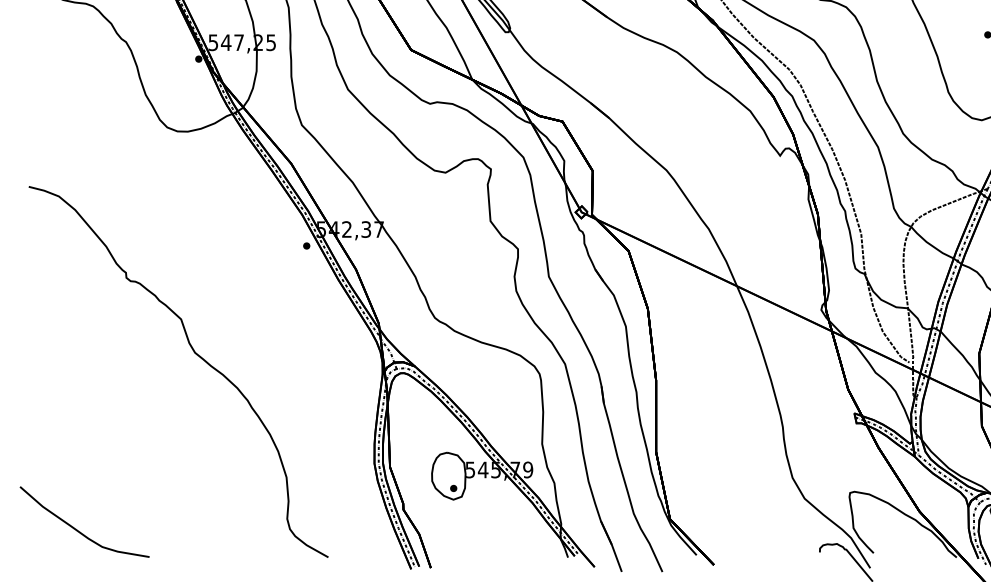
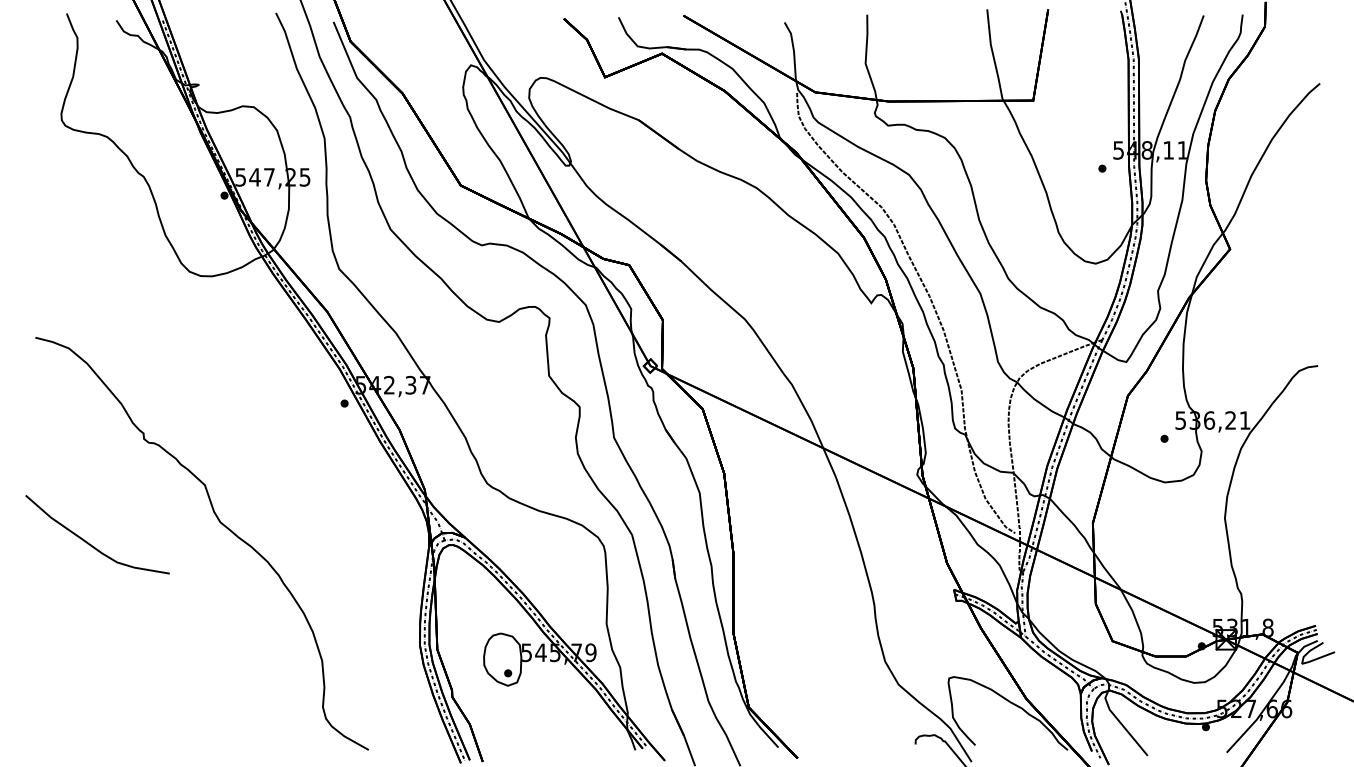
curve: (78, 529) -> (90, 543), moved

